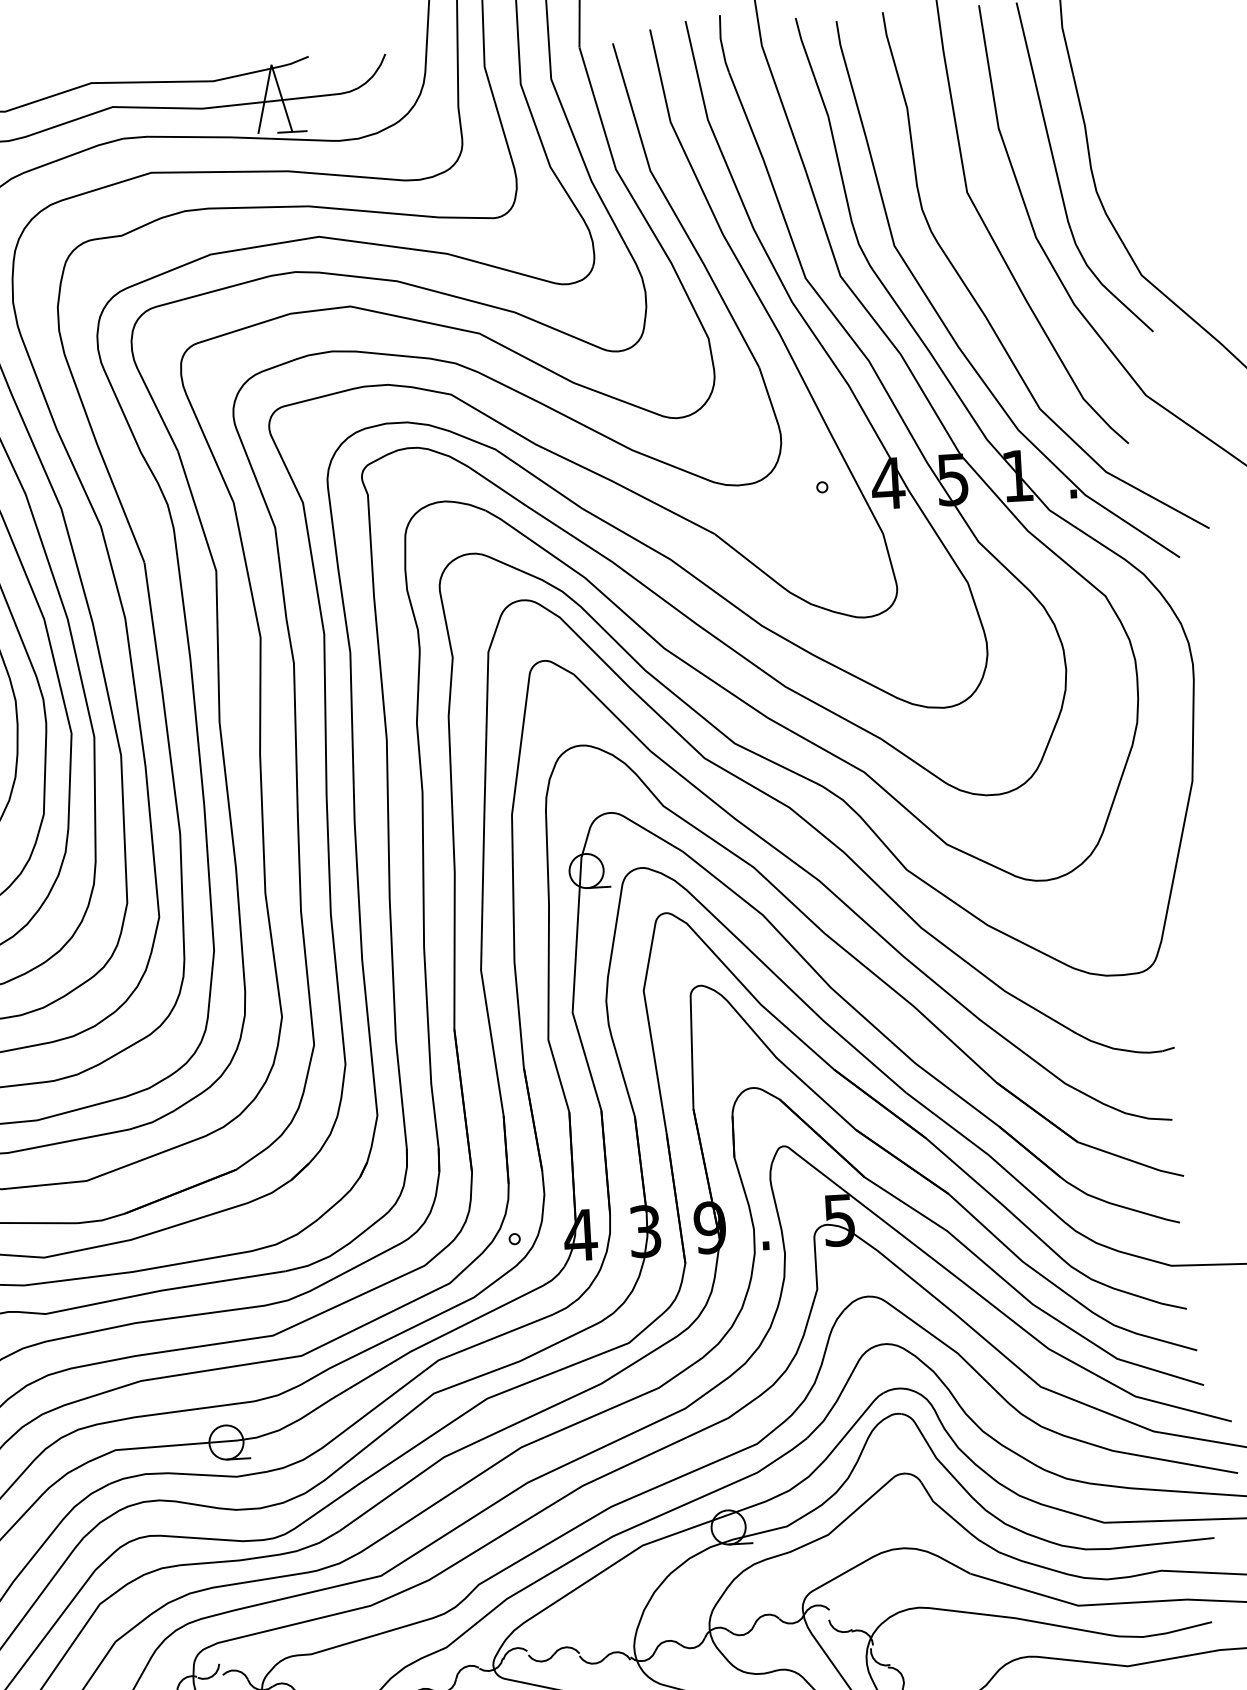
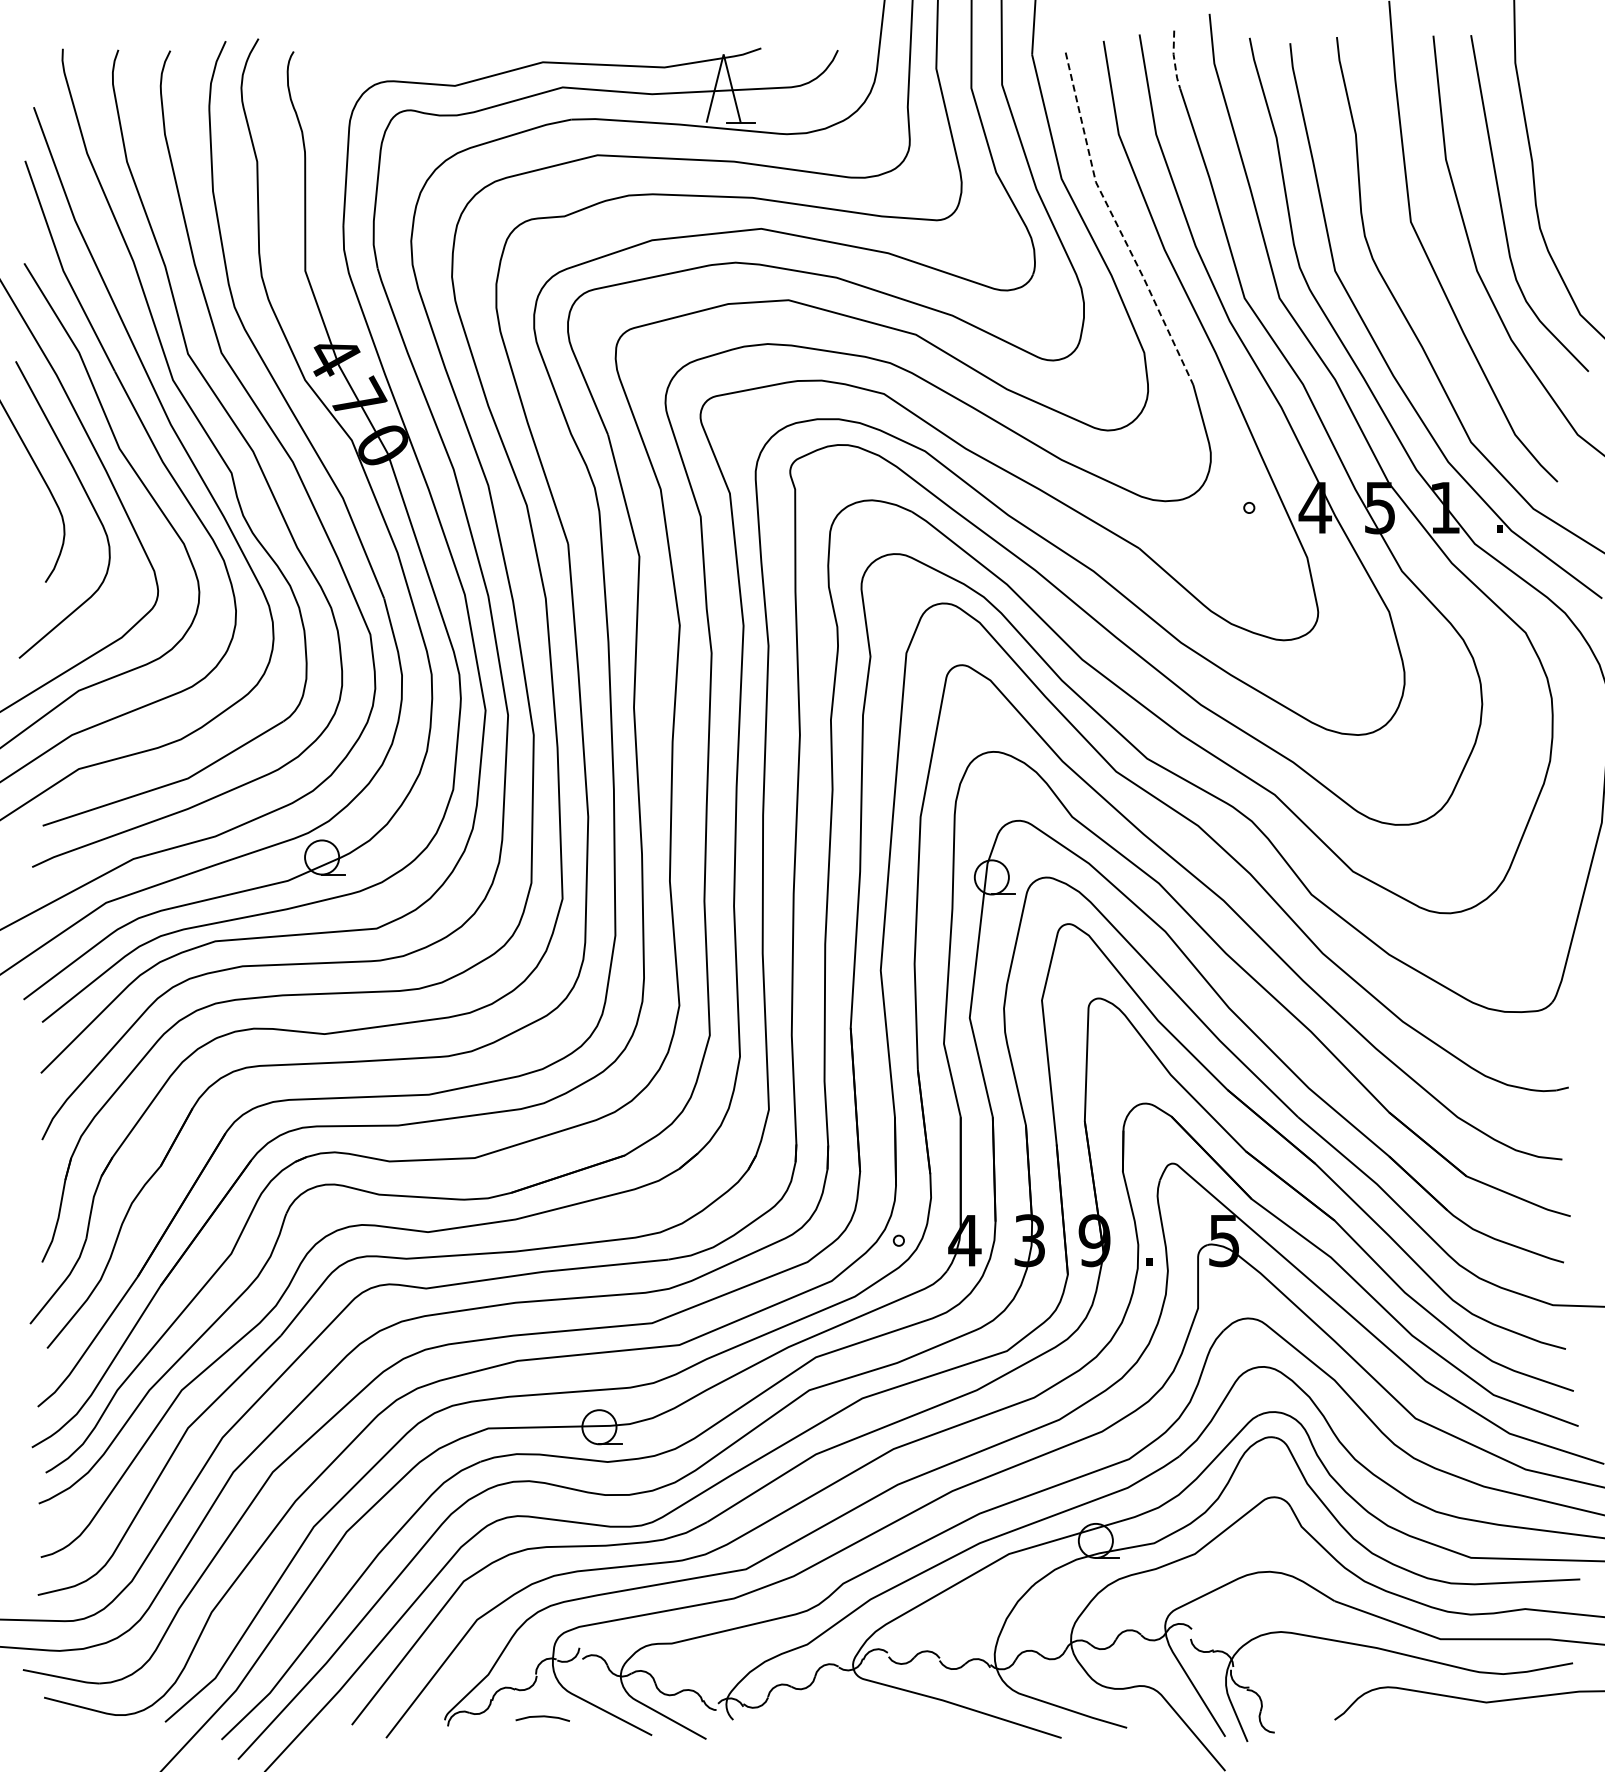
line: (721, 44) -> (1174, 60), solid -> dashed
line: (673, 212) -> (1116, 224), solid -> dashed

